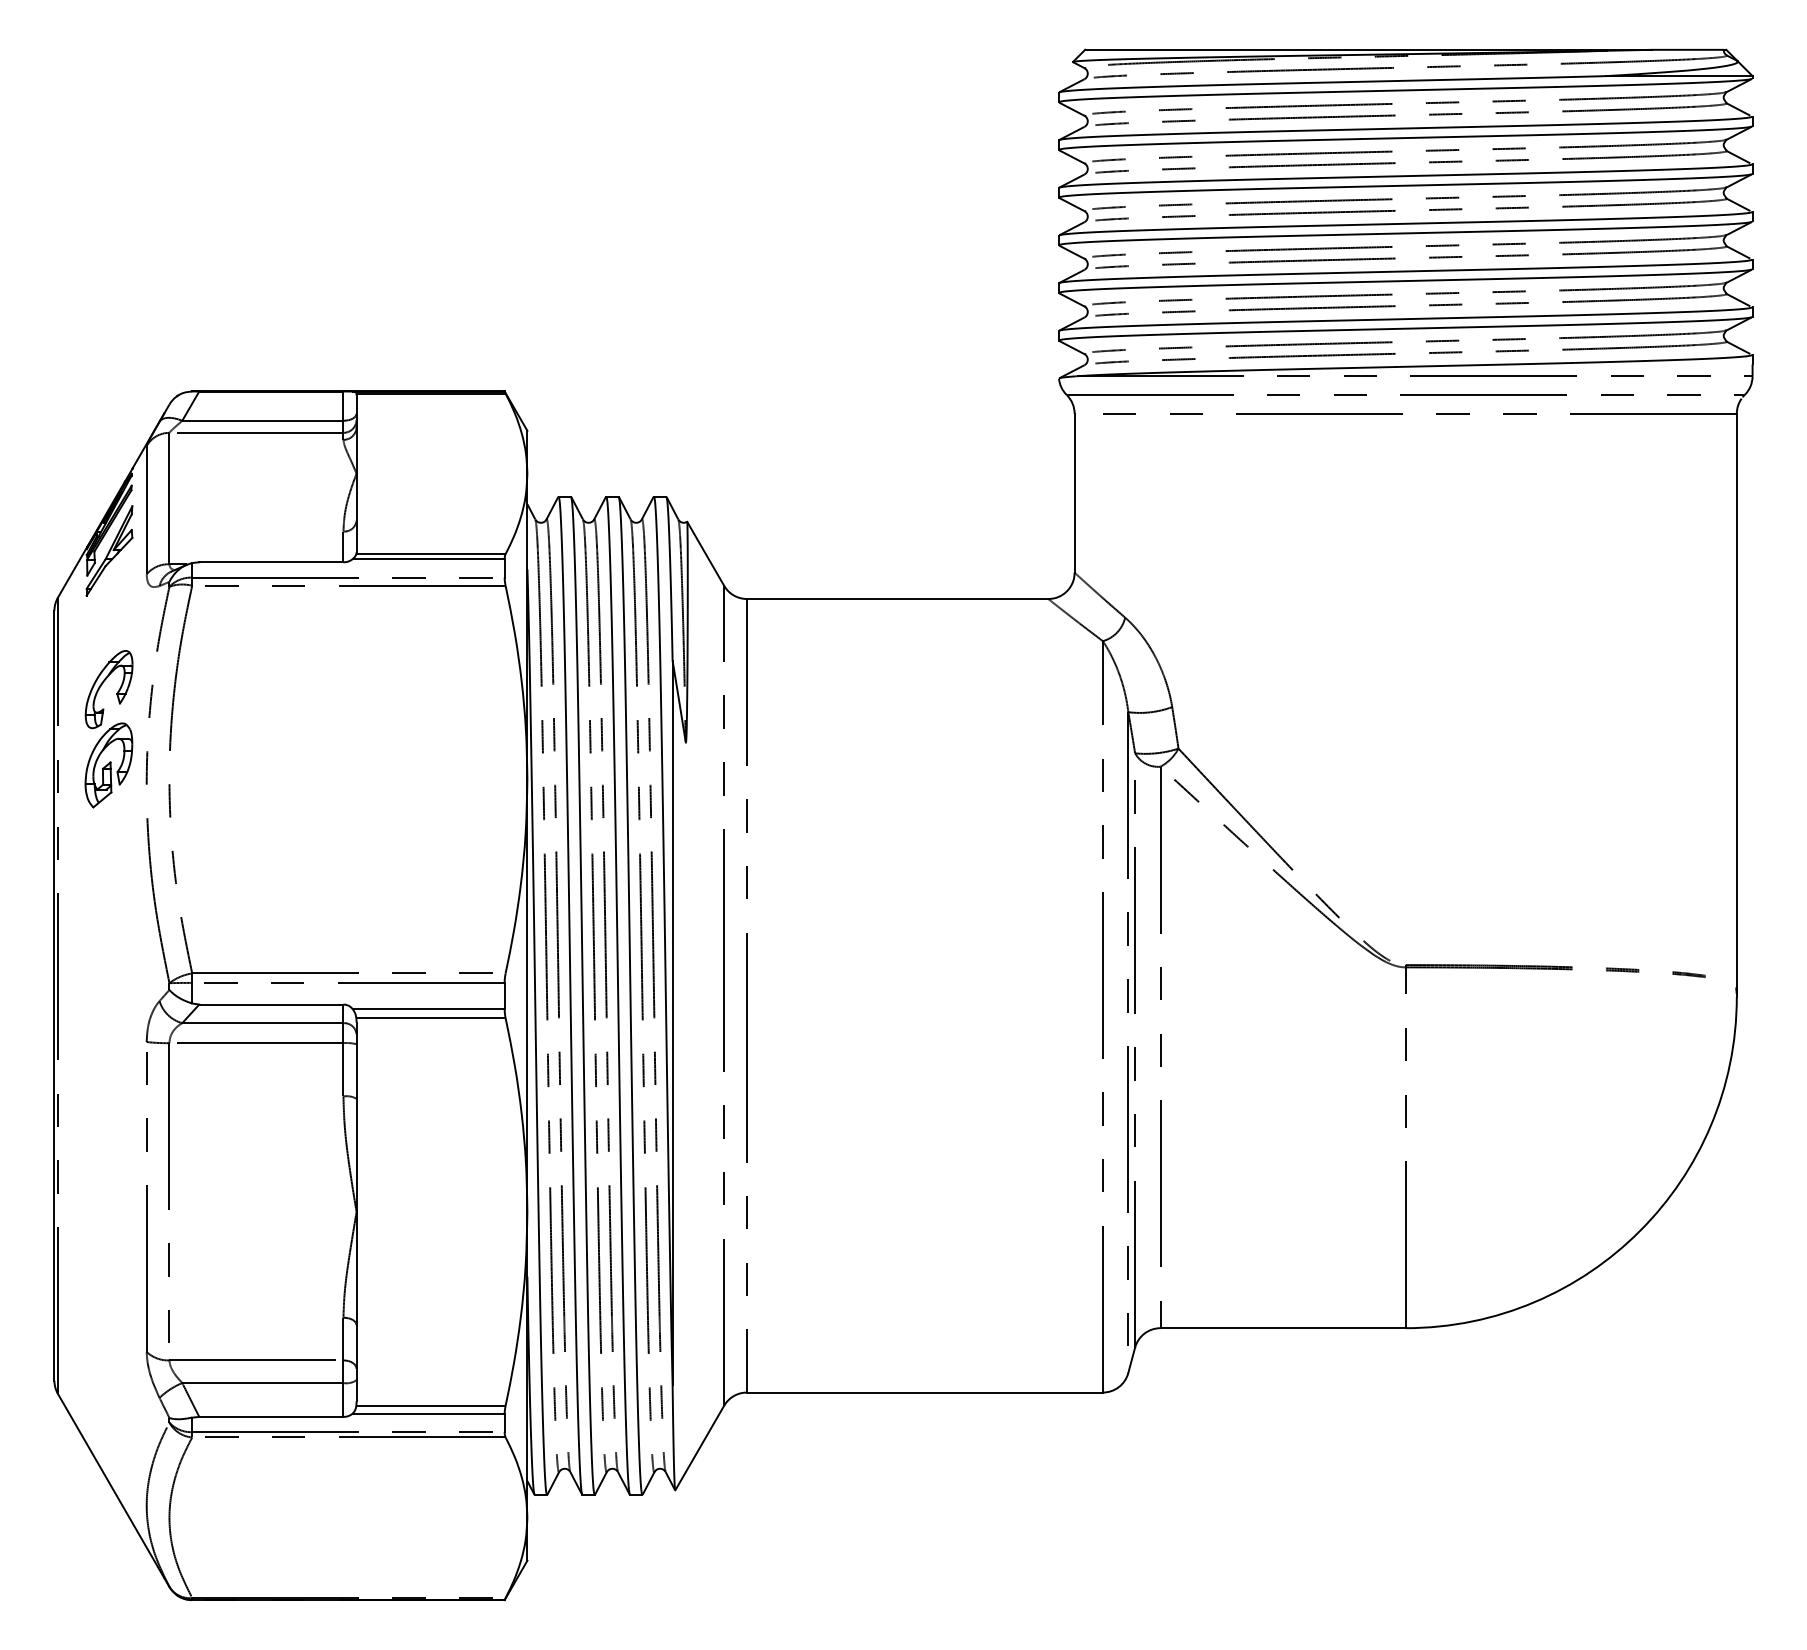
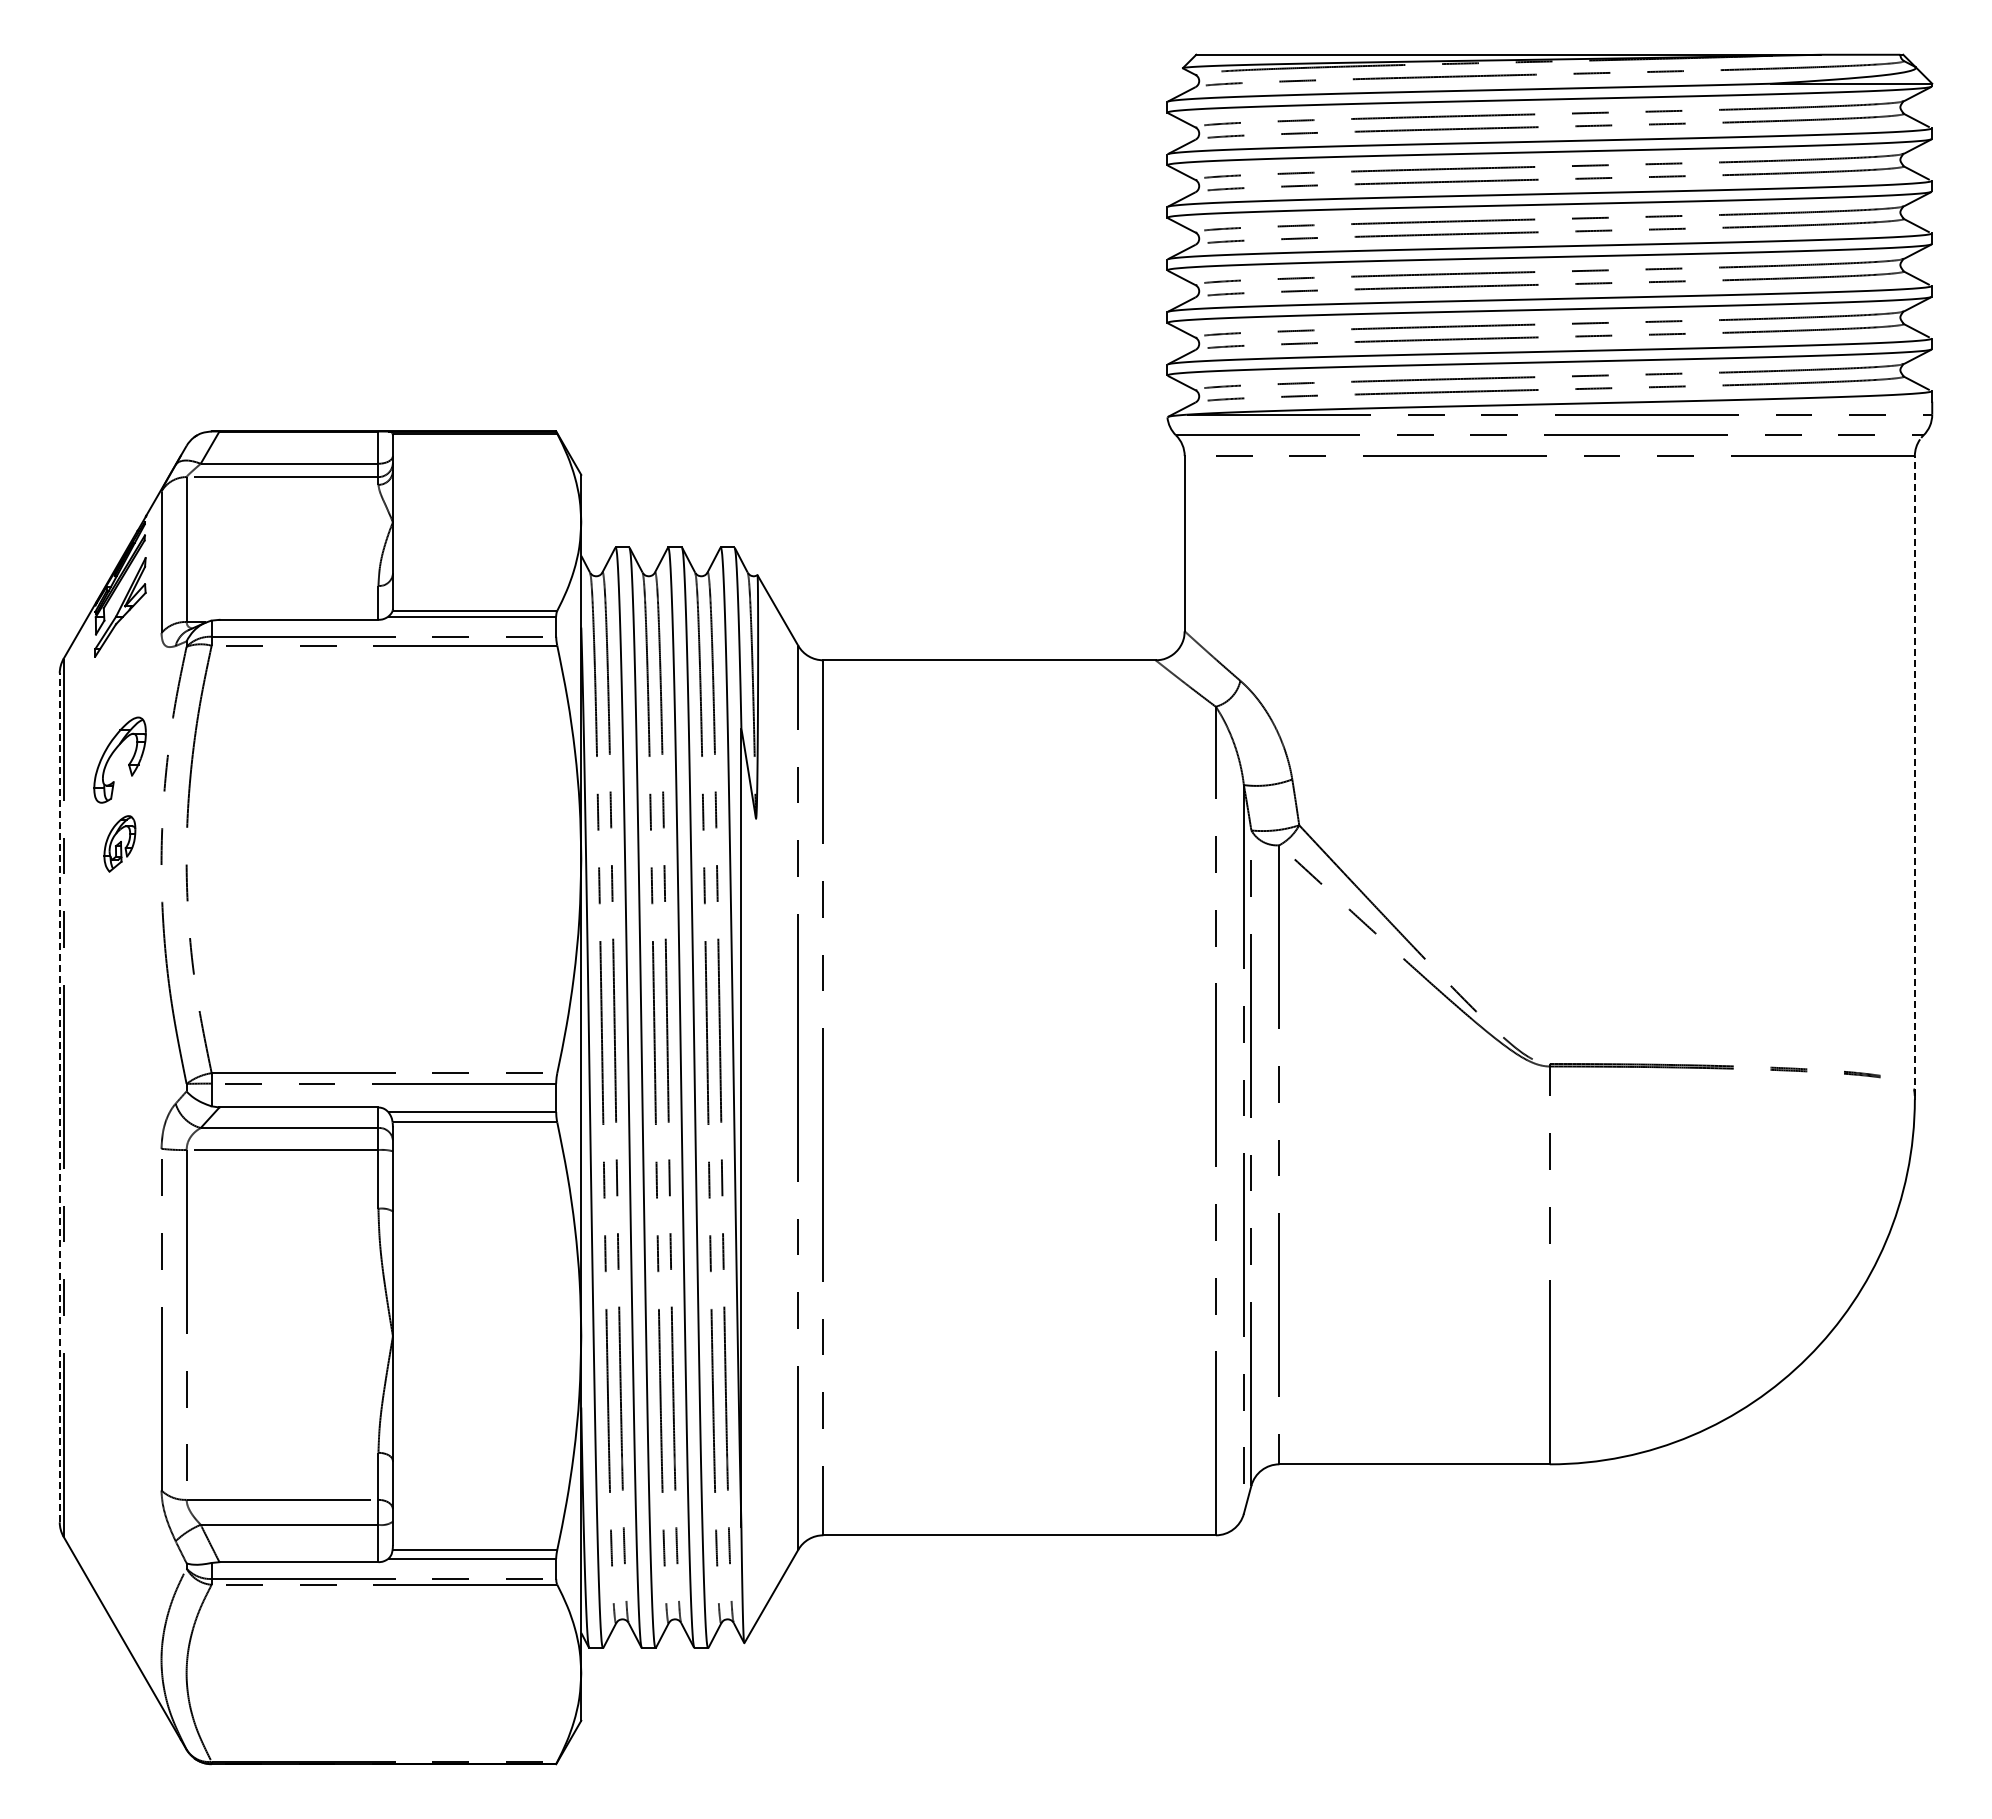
line: (1736, 703) -> (1914, 775), solid -> dashed
part: (108, 765) -> (119, 843), size x0.6
line: (54, 995) -> (59, 1097), solid -> dashed

